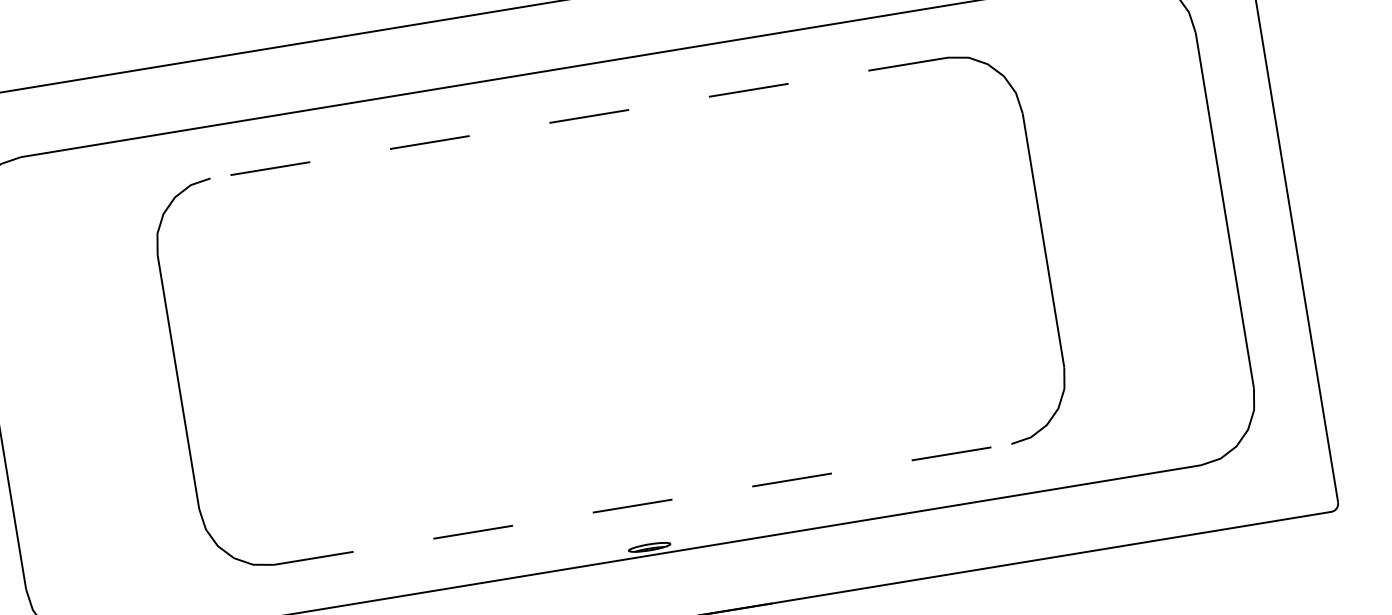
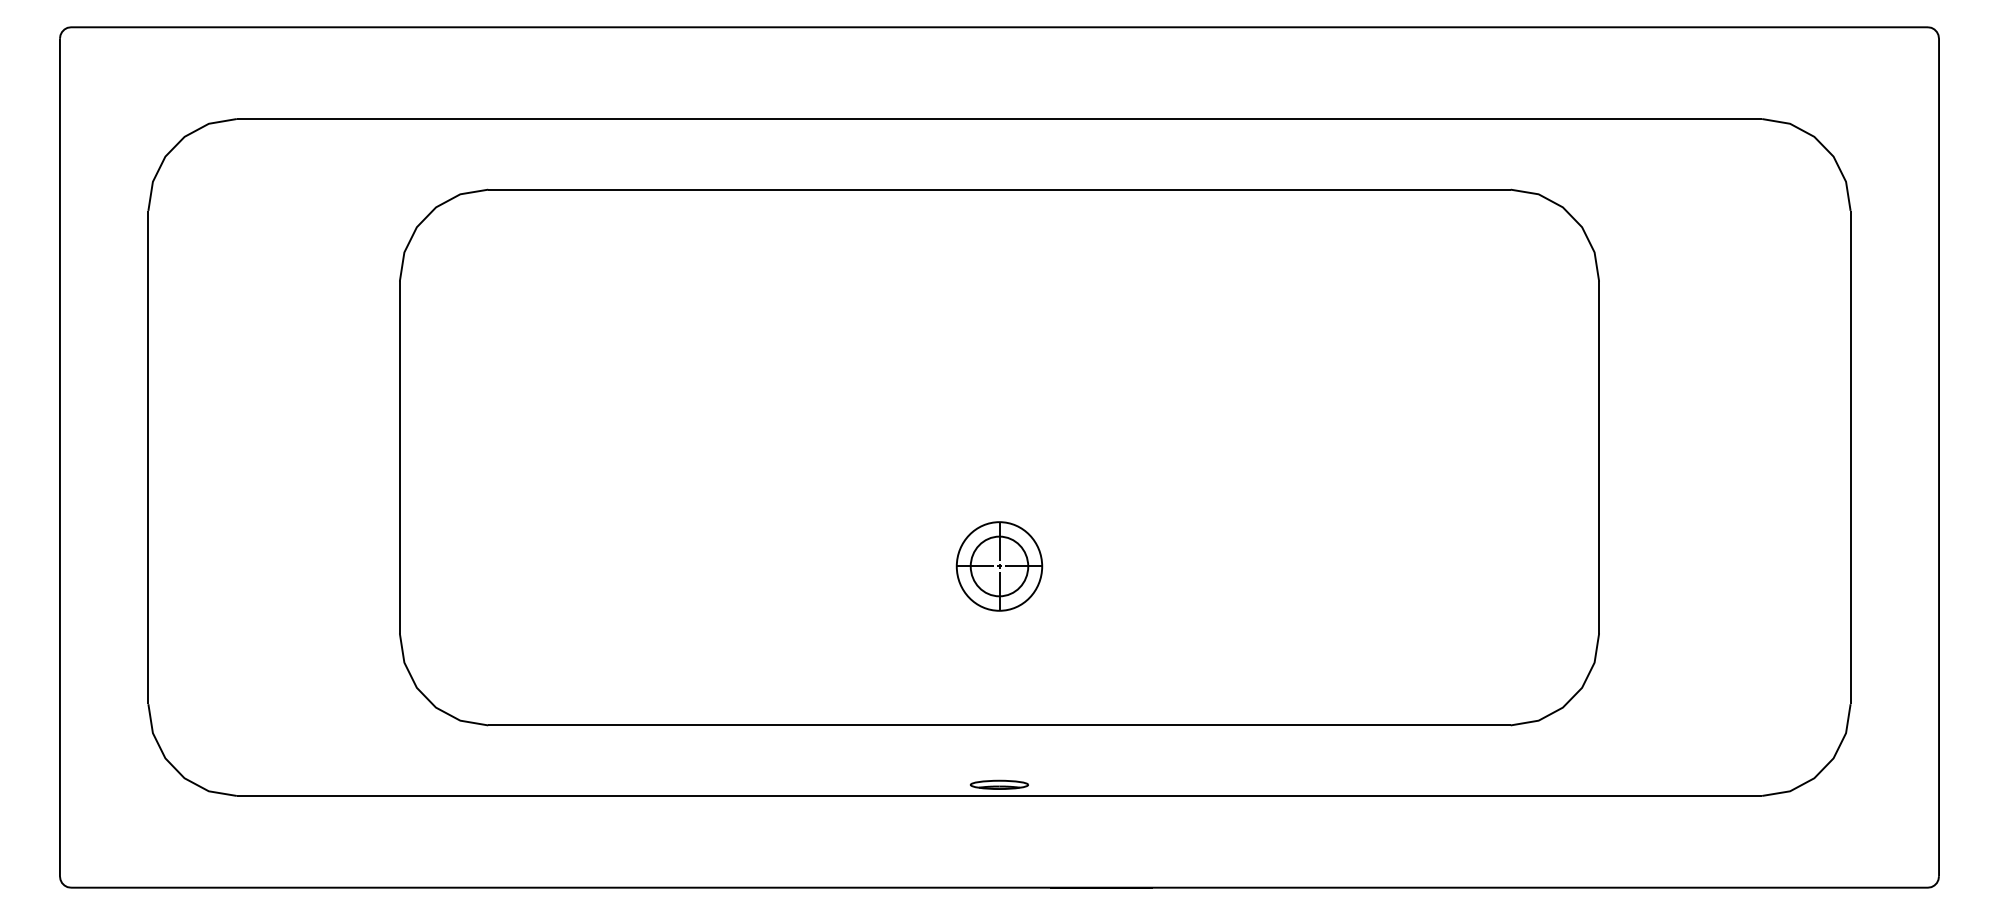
line: (579, 117) -> (999, 189), dashed -> solid
part: (623, 389) -> (999, 566), added
line: (642, 504) -> (999, 725), dashed -> solid

